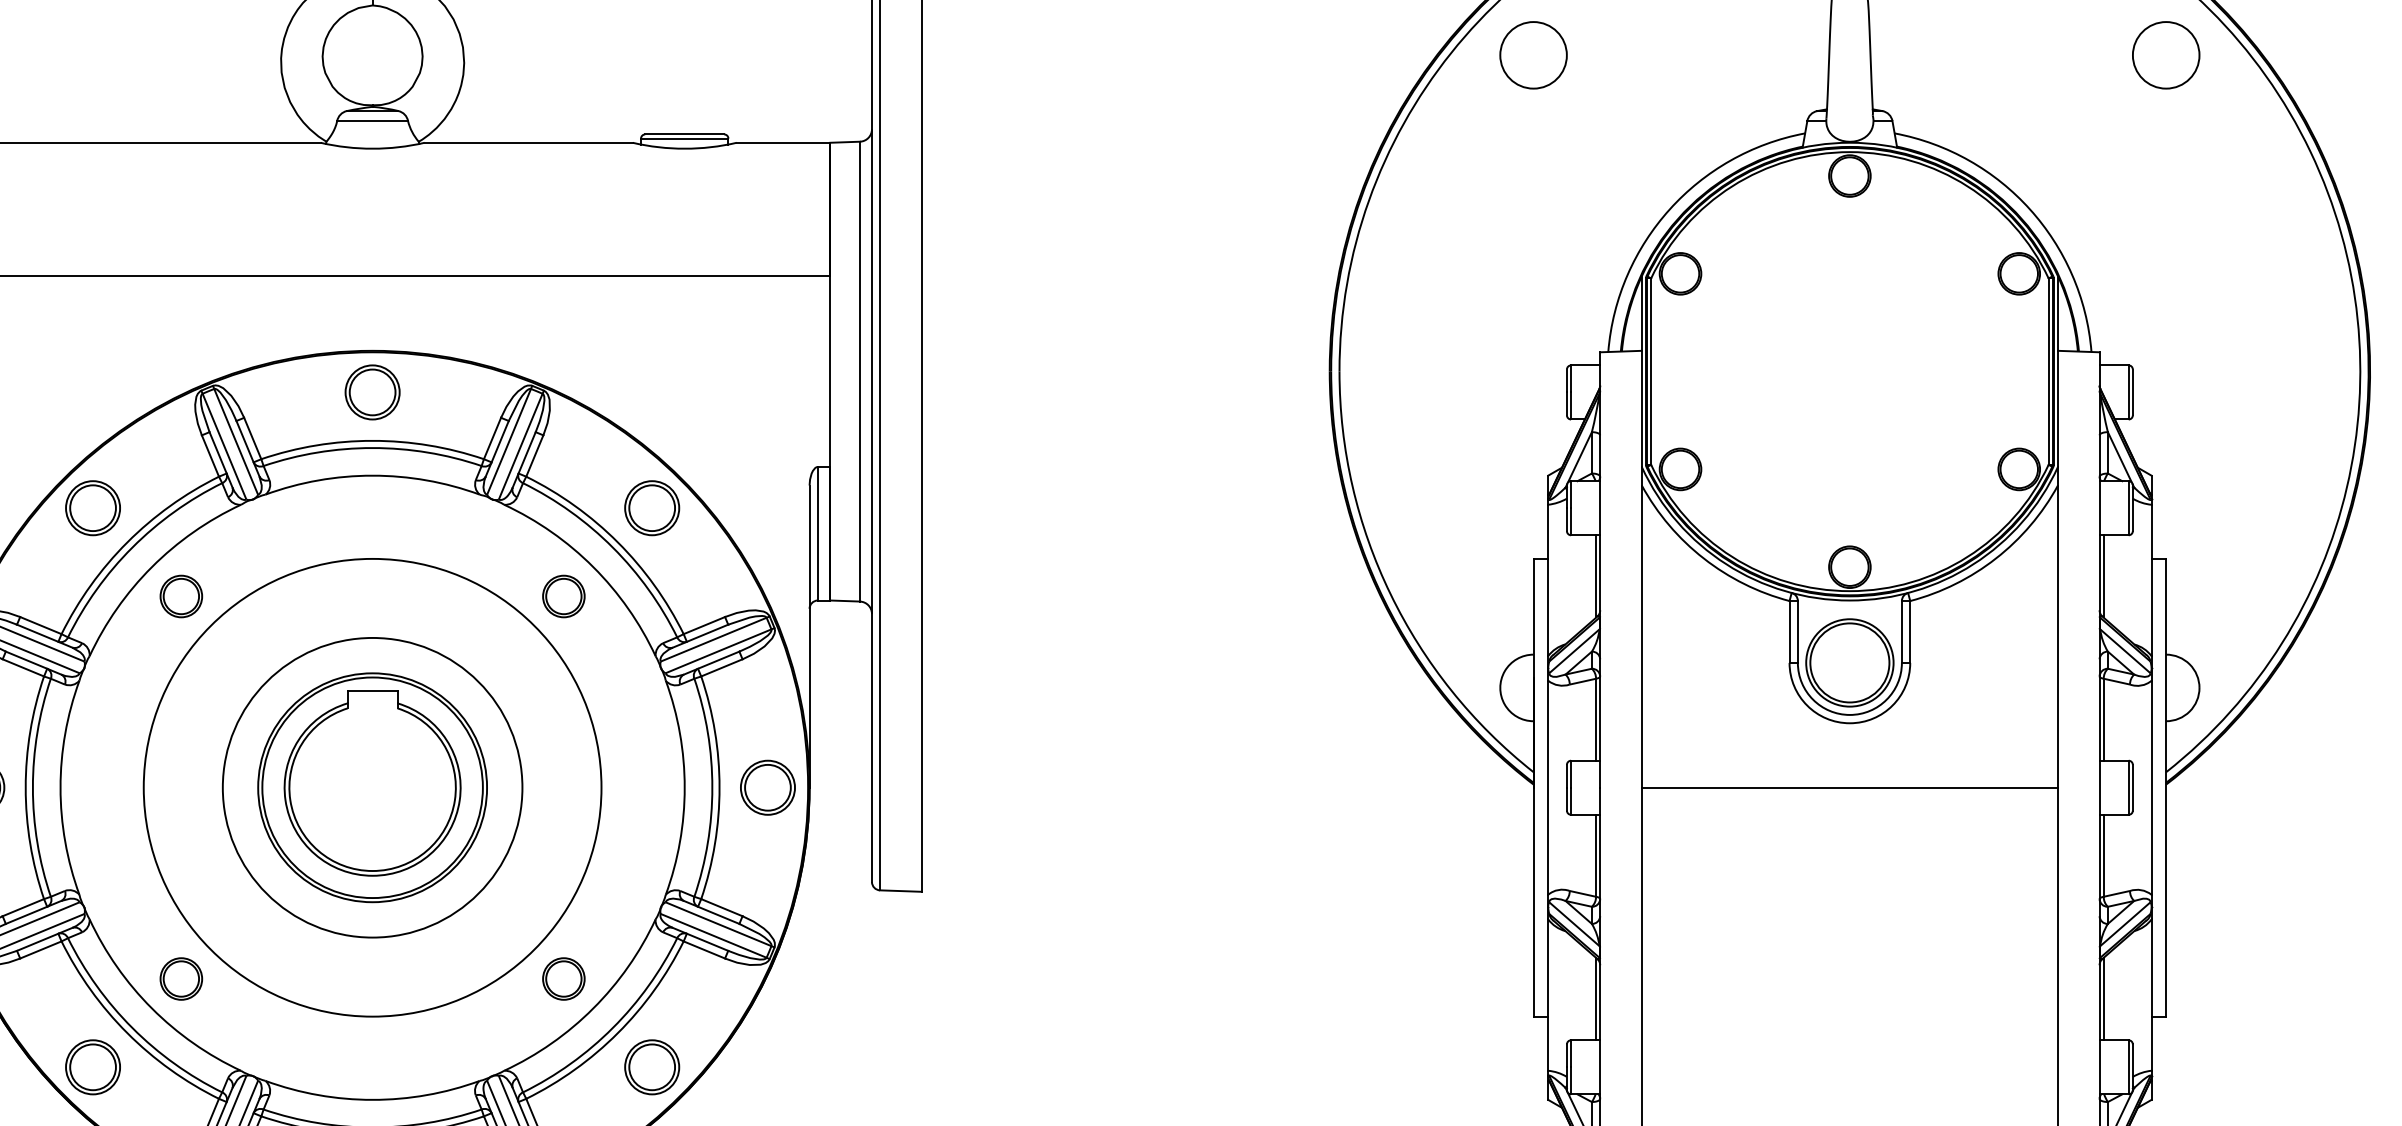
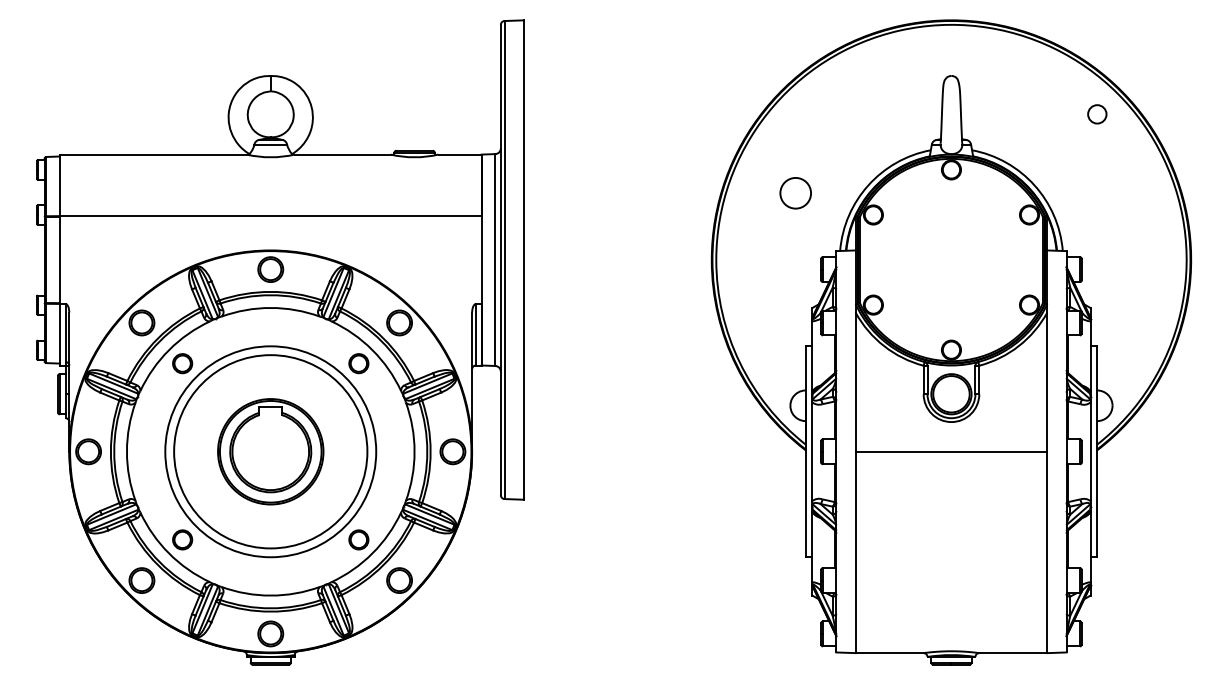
circle: (1533, 55) -> (795, 193), moved
circle: (2166, 55) -> (1097, 114), size x0.6
circle: (372, 787) -> (270, 451), size x1.4

